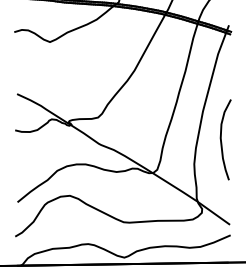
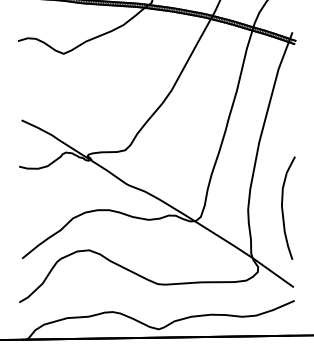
curve: (221, 139) -> (282, 207), moved

